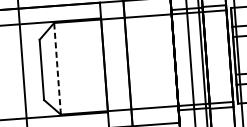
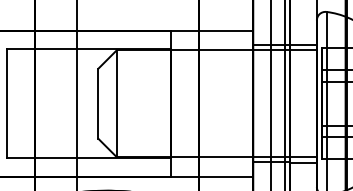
line: (57, 68) -> (116, 103), dashed -> solid

